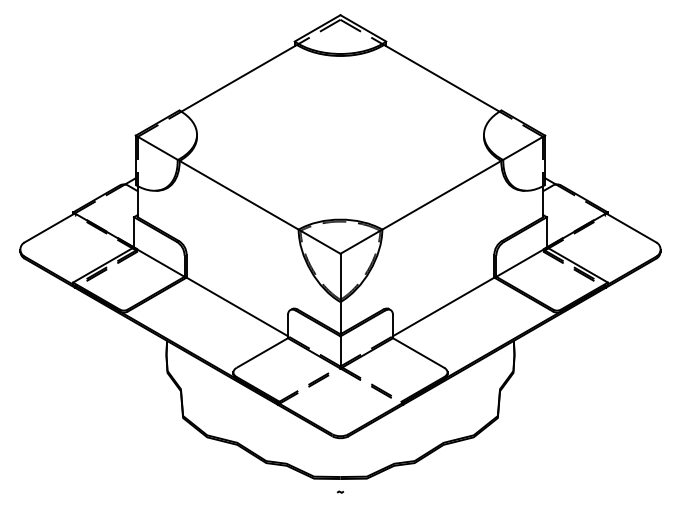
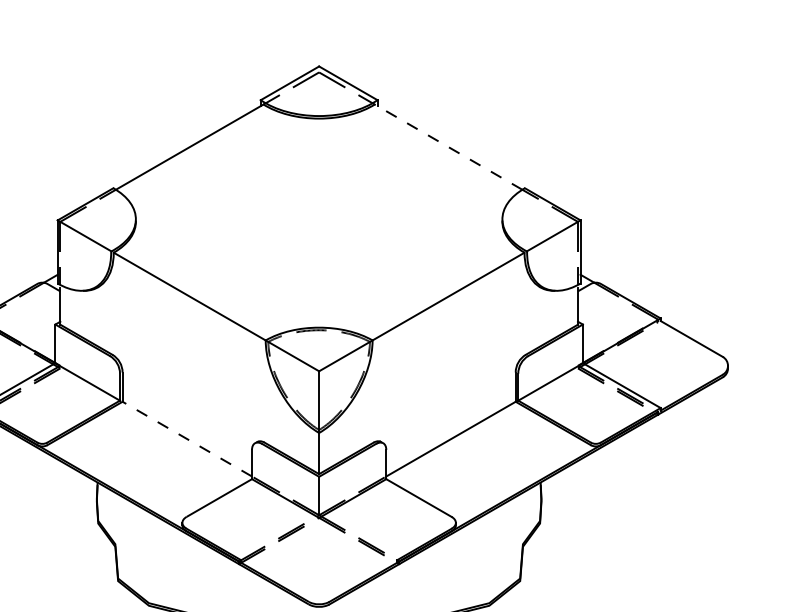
line: (441, 78) -> (448, 147), solid -> dashed
line: (236, 306) -> (186, 438), solid -> dashed

